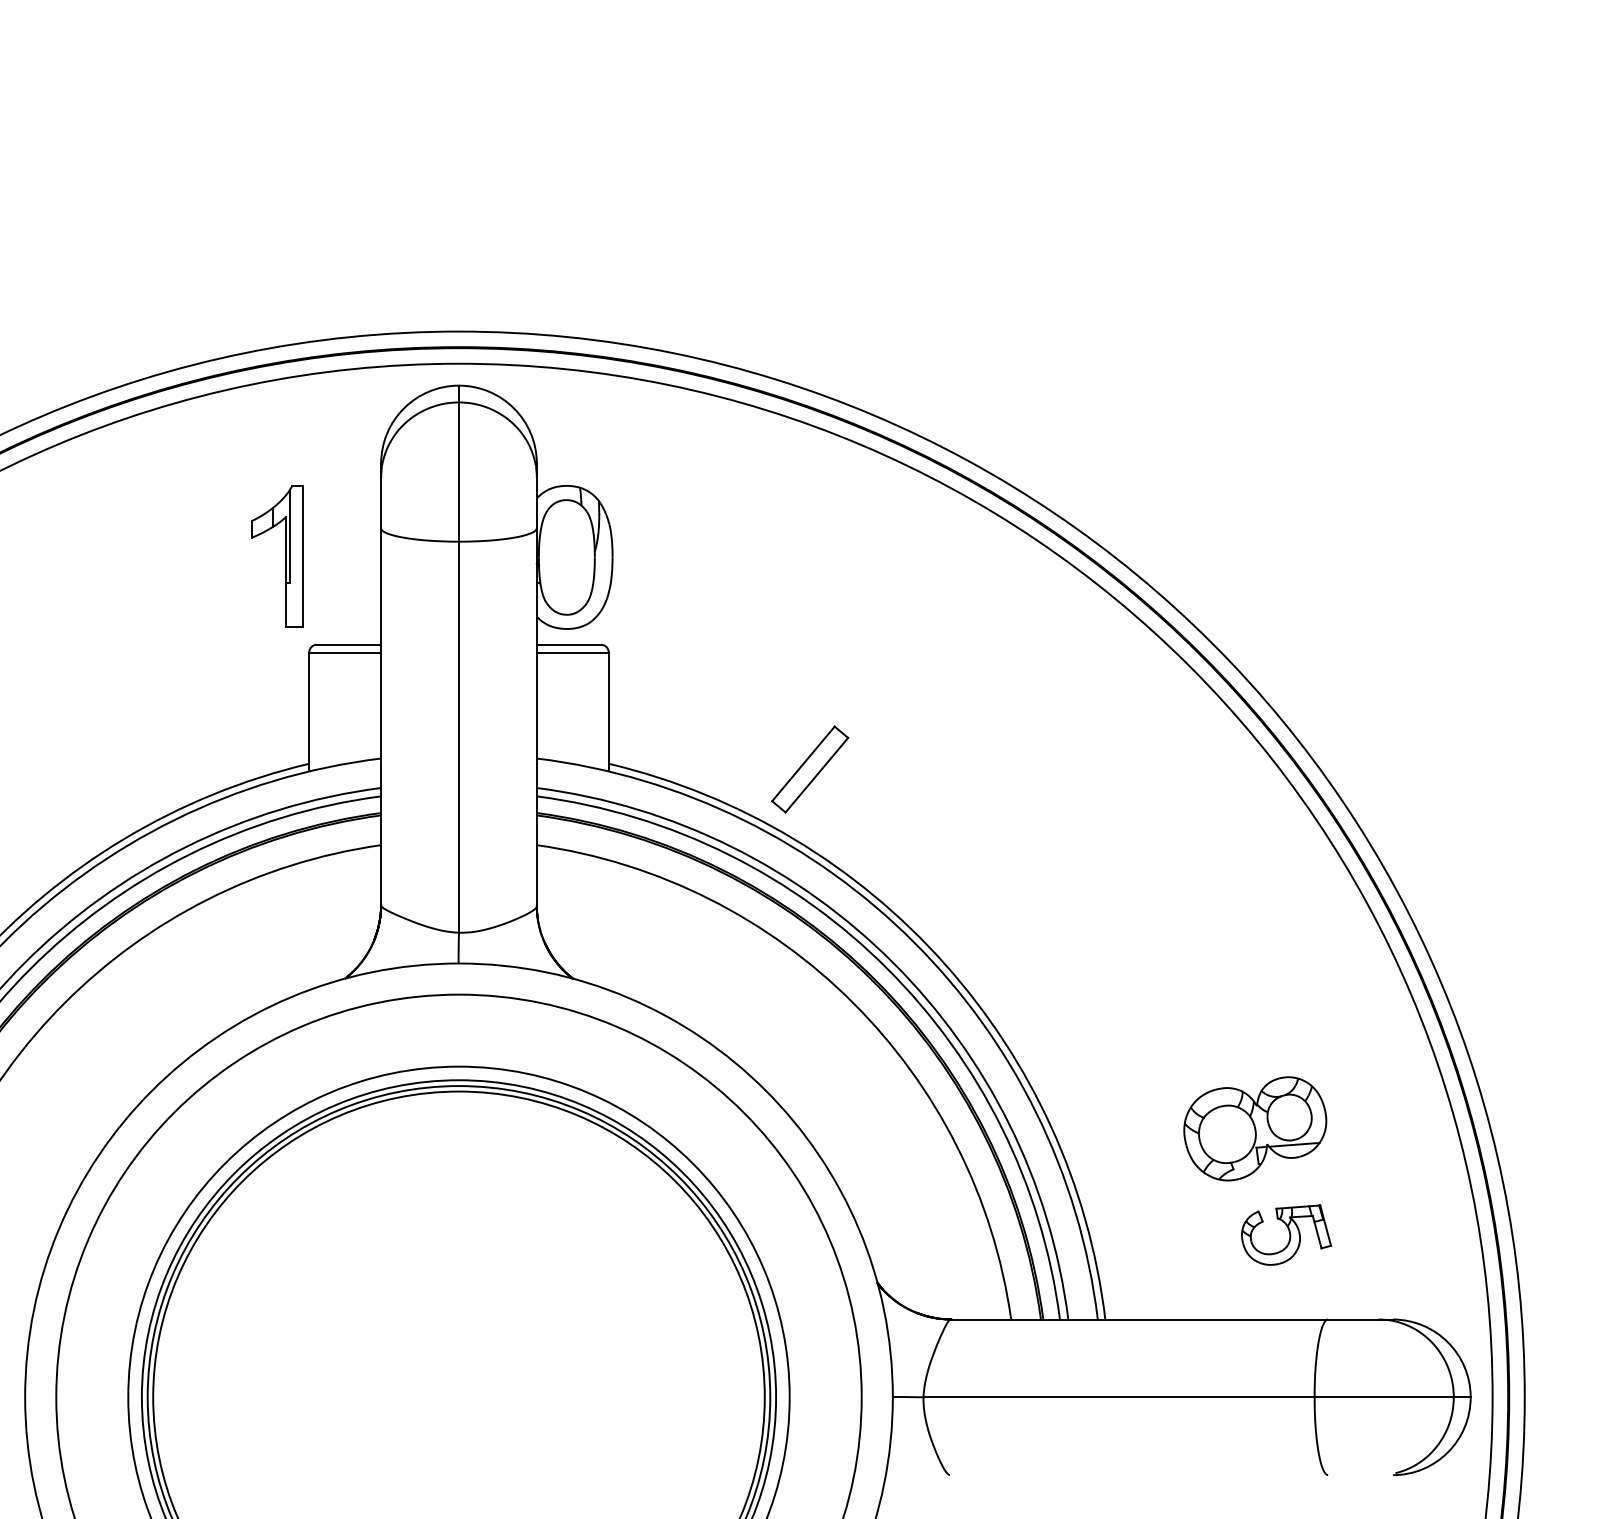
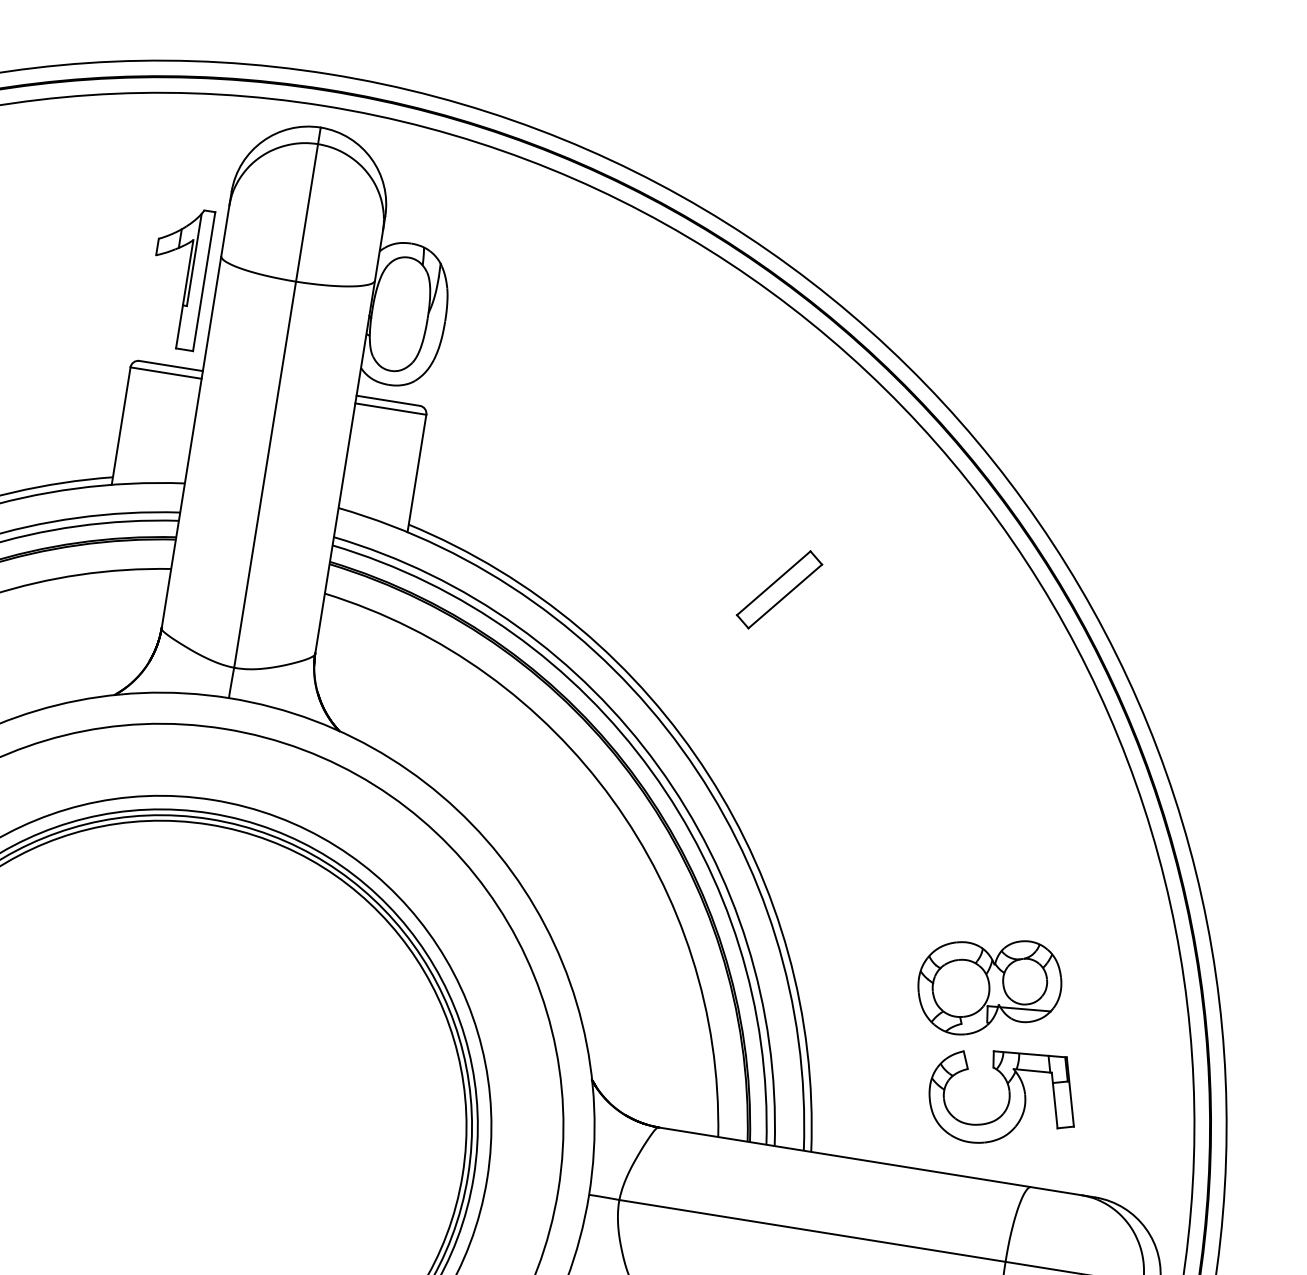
part: (285, 556) -> (186, 279), moved
part: (810, 769) -> (779, 589), moved
part: (1286, 1234) -> (1003, 1096), size x1.67

